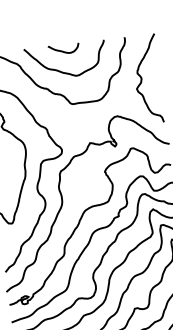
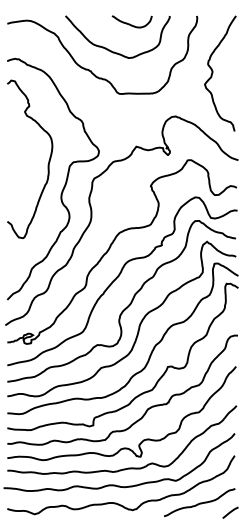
curve: (62, 50) -> (129, 23), moved

